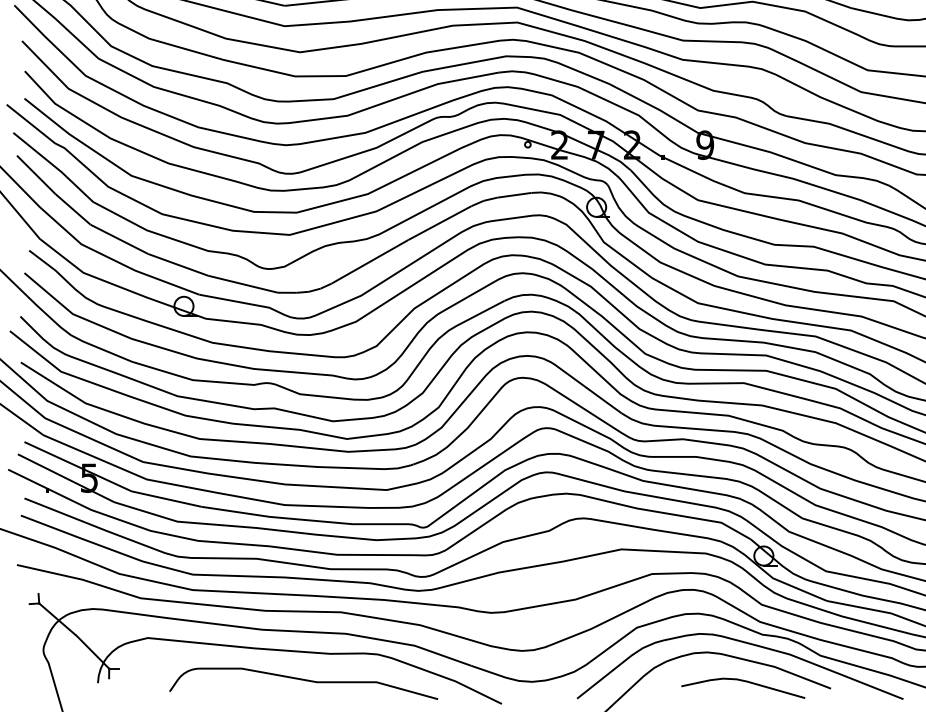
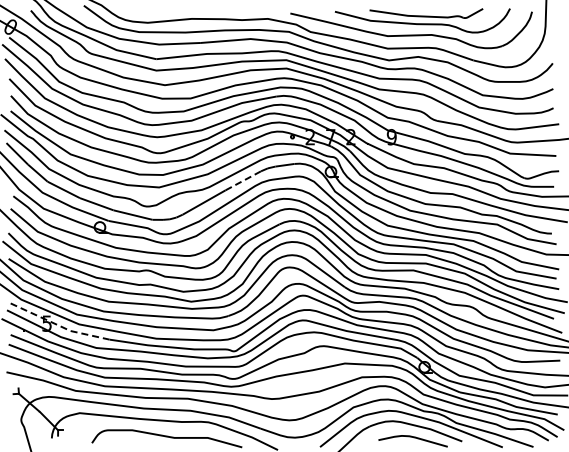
line: (440, 222) -> (243, 180), solid -> dashed
line: (111, 483) -> (59, 326), solid -> dashed

